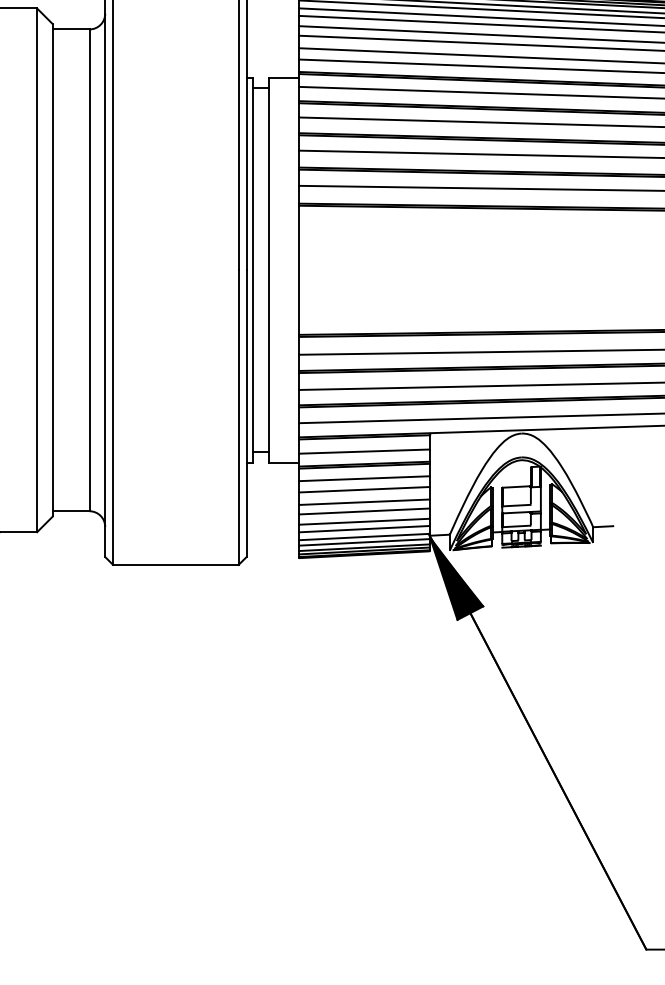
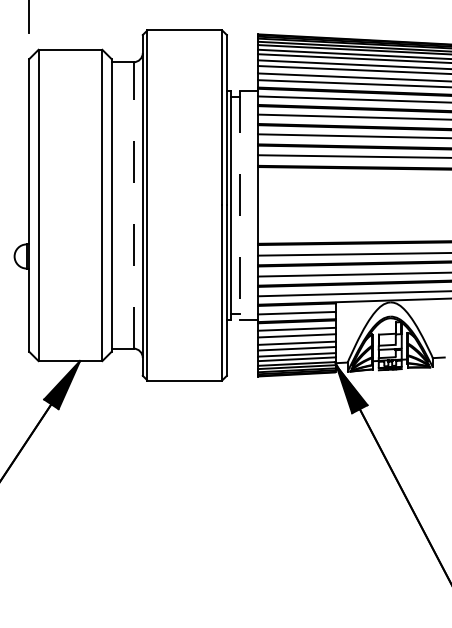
line: (89, 268) -> (133, 204), solid -> dashed
line: (269, 270) -> (240, 205), solid -> dashed

